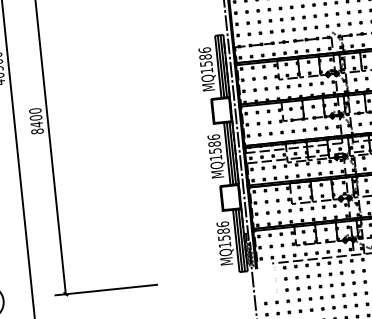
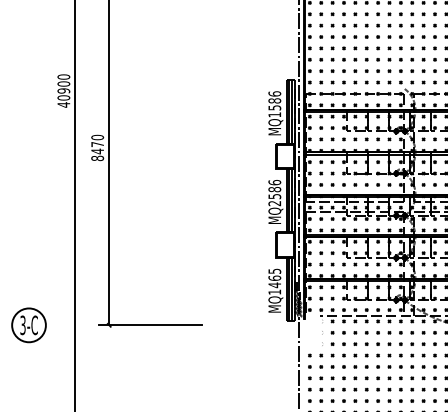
text: (35, 117) -> (97, 144), 8400 -> 8470
text: (215, 157) -> (274, 203), MQ1586 -> MQ2586
text: (223, 231) -> (274, 278), MQ1586 -> MQ1465

